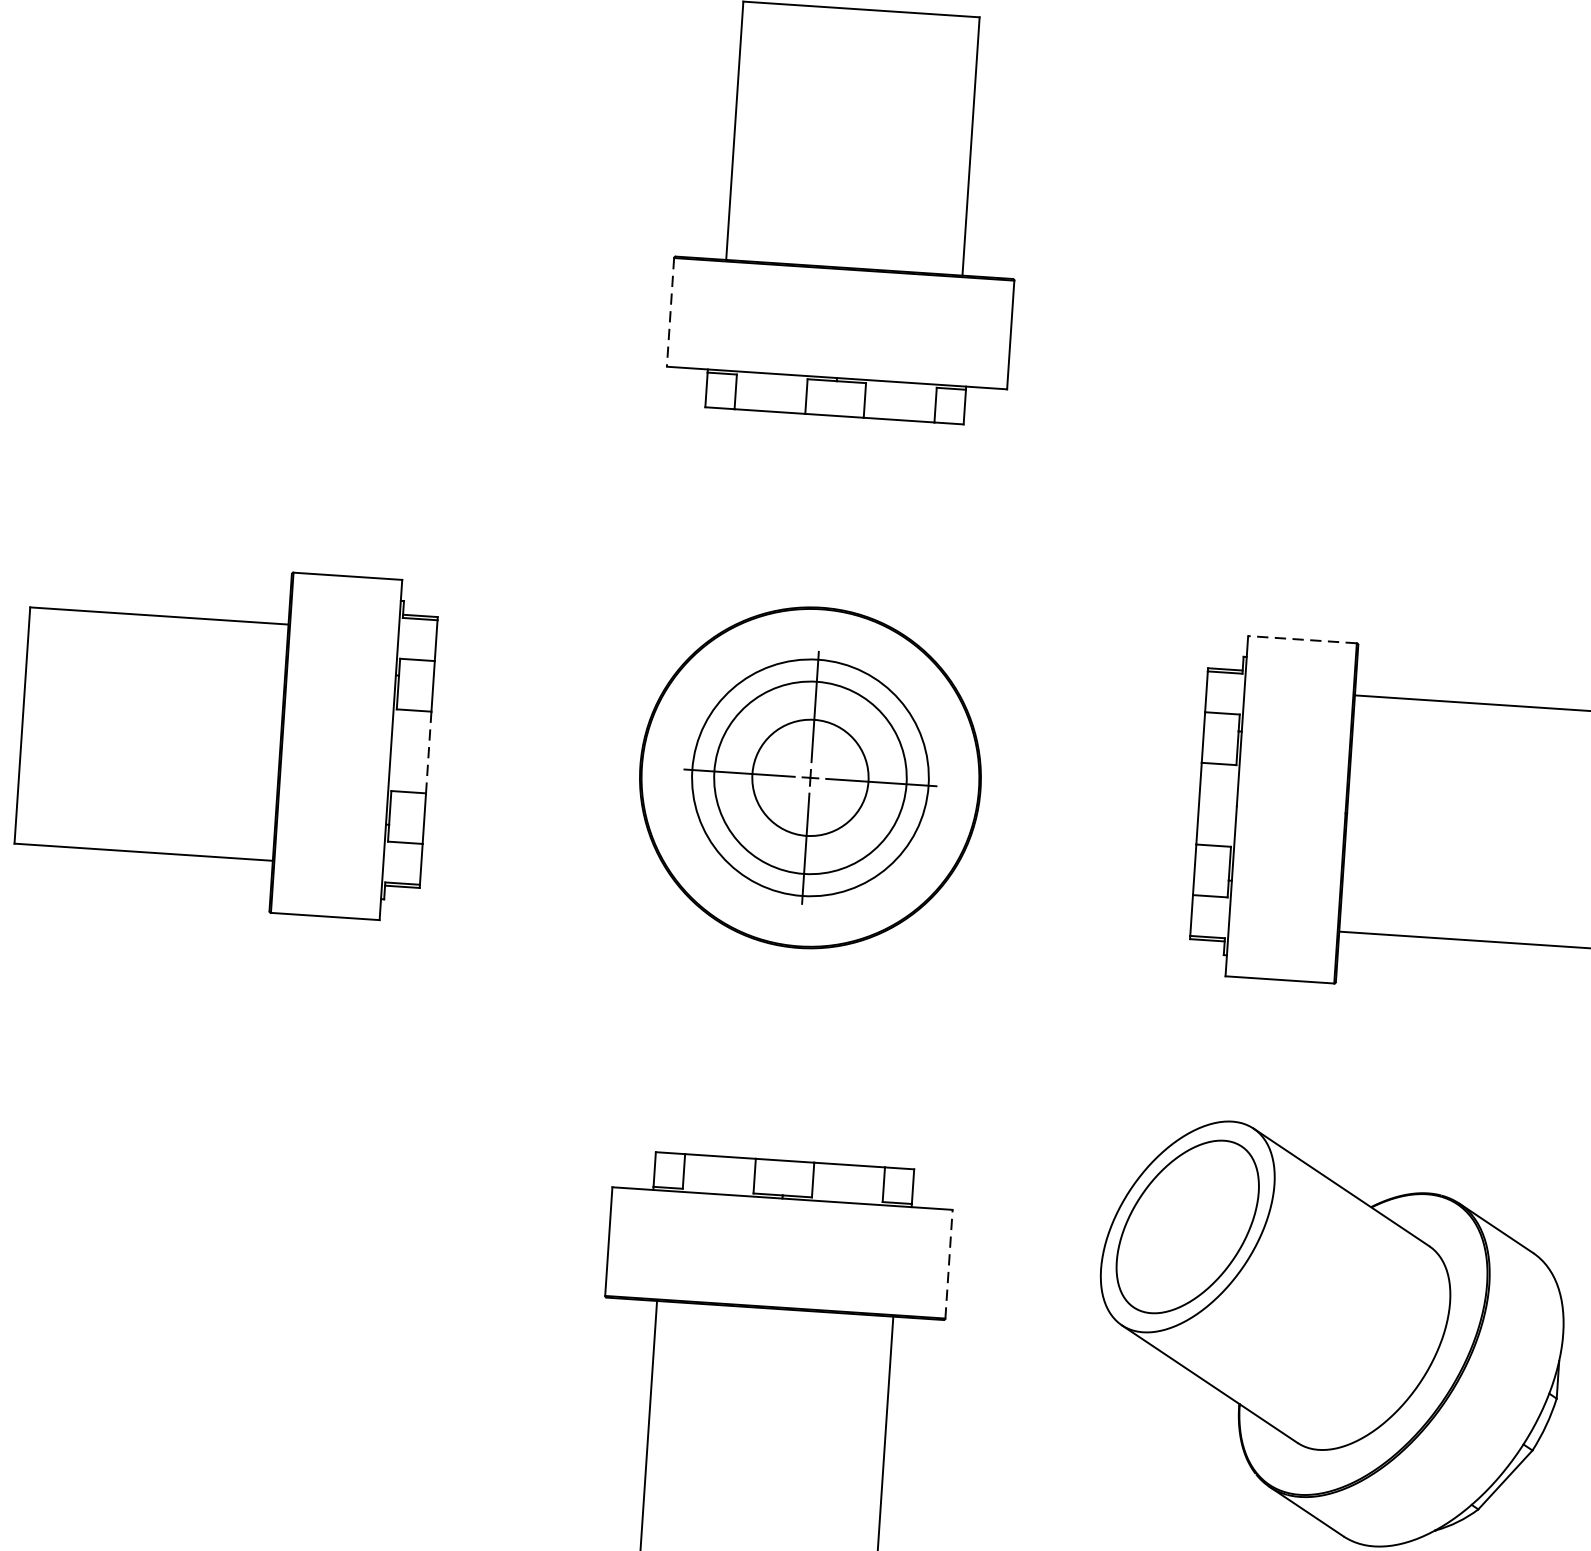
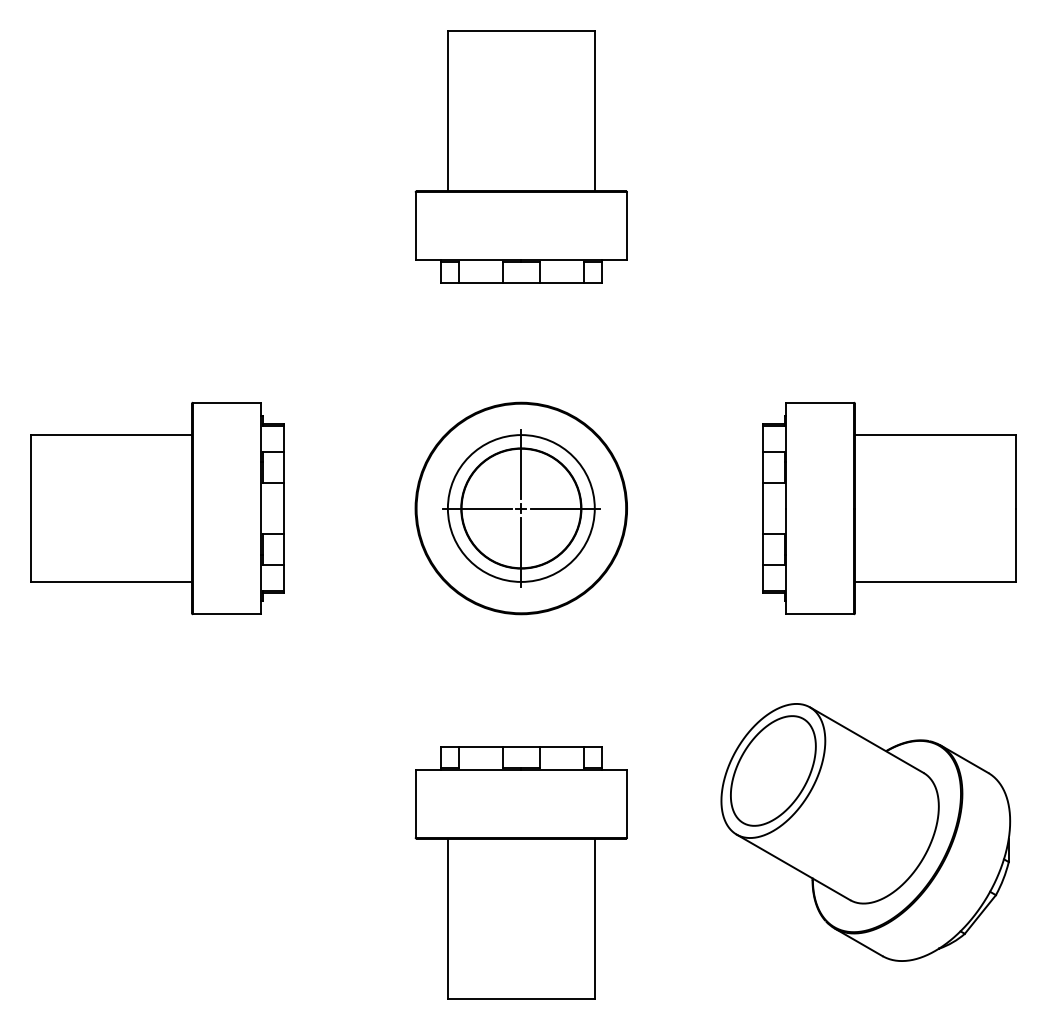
line: (670, 312) -> (415, 226), dashed -> solid
line: (1302, 639) -> (820, 402), dashed -> solid
line: (429, 754) -> (284, 509), dashed -> solid
circle: (810, 777) -> (521, 508), size x1.67
line: (949, 1263) -> (627, 803), dashed -> solid

